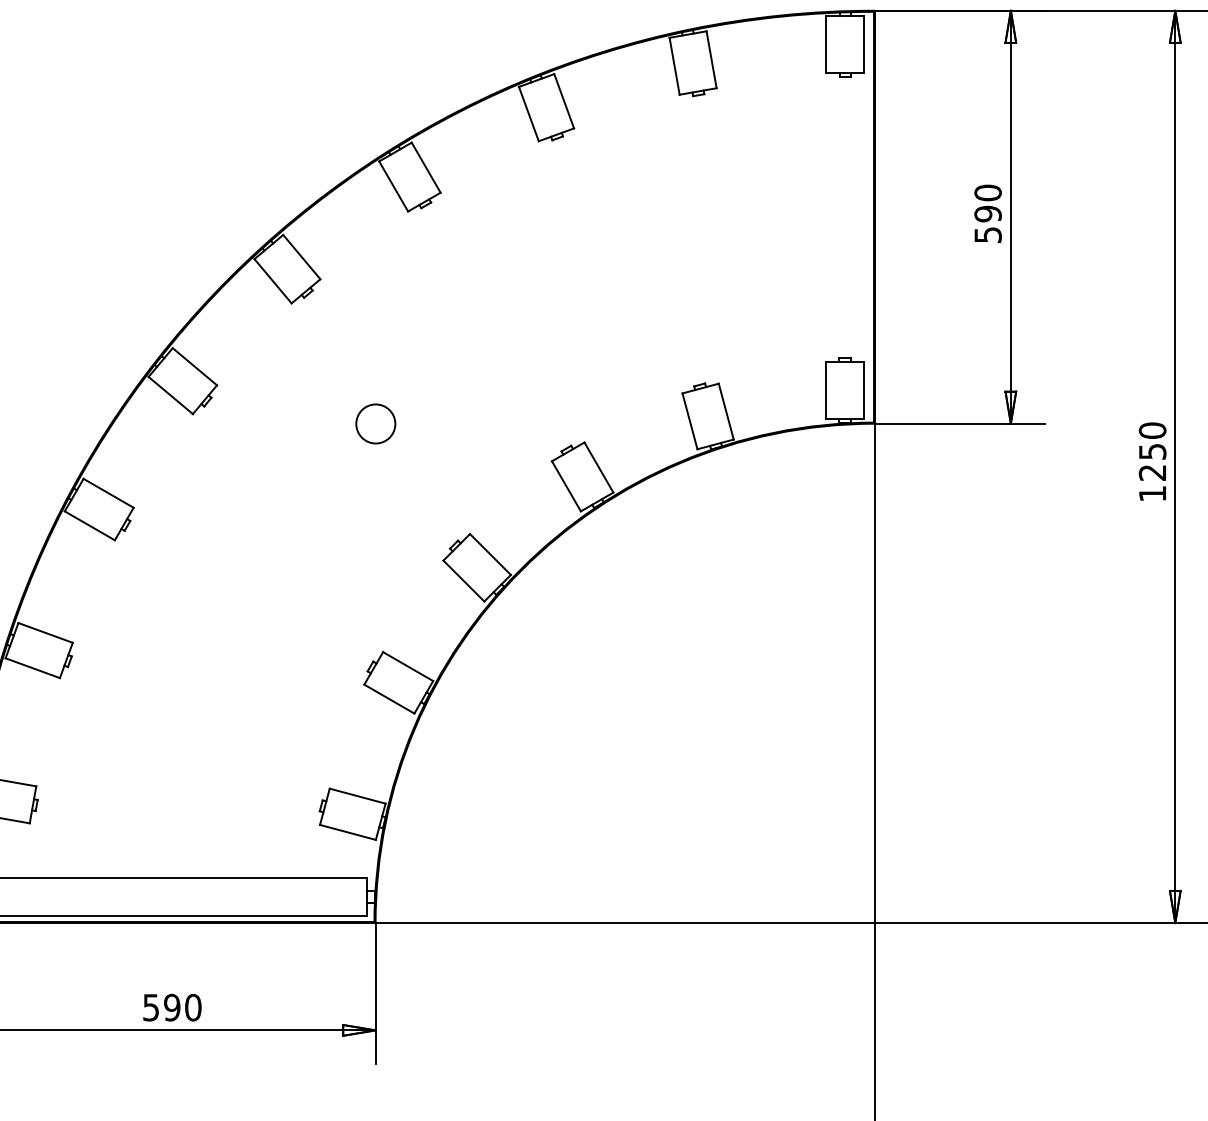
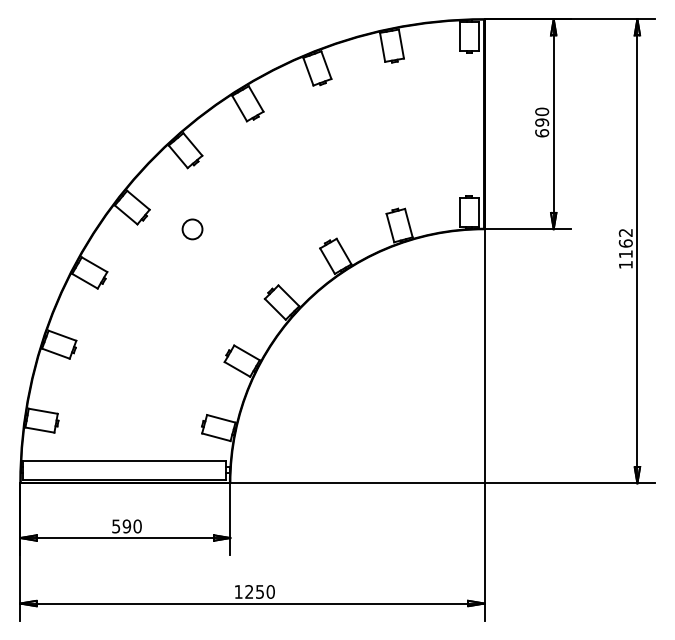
text: (988, 235) -> (542, 133), 590 -> 690
circle: (375, 424) -> (192, 229), moved
text: (1151, 451) -> (625, 243), 1250 -> 1162

